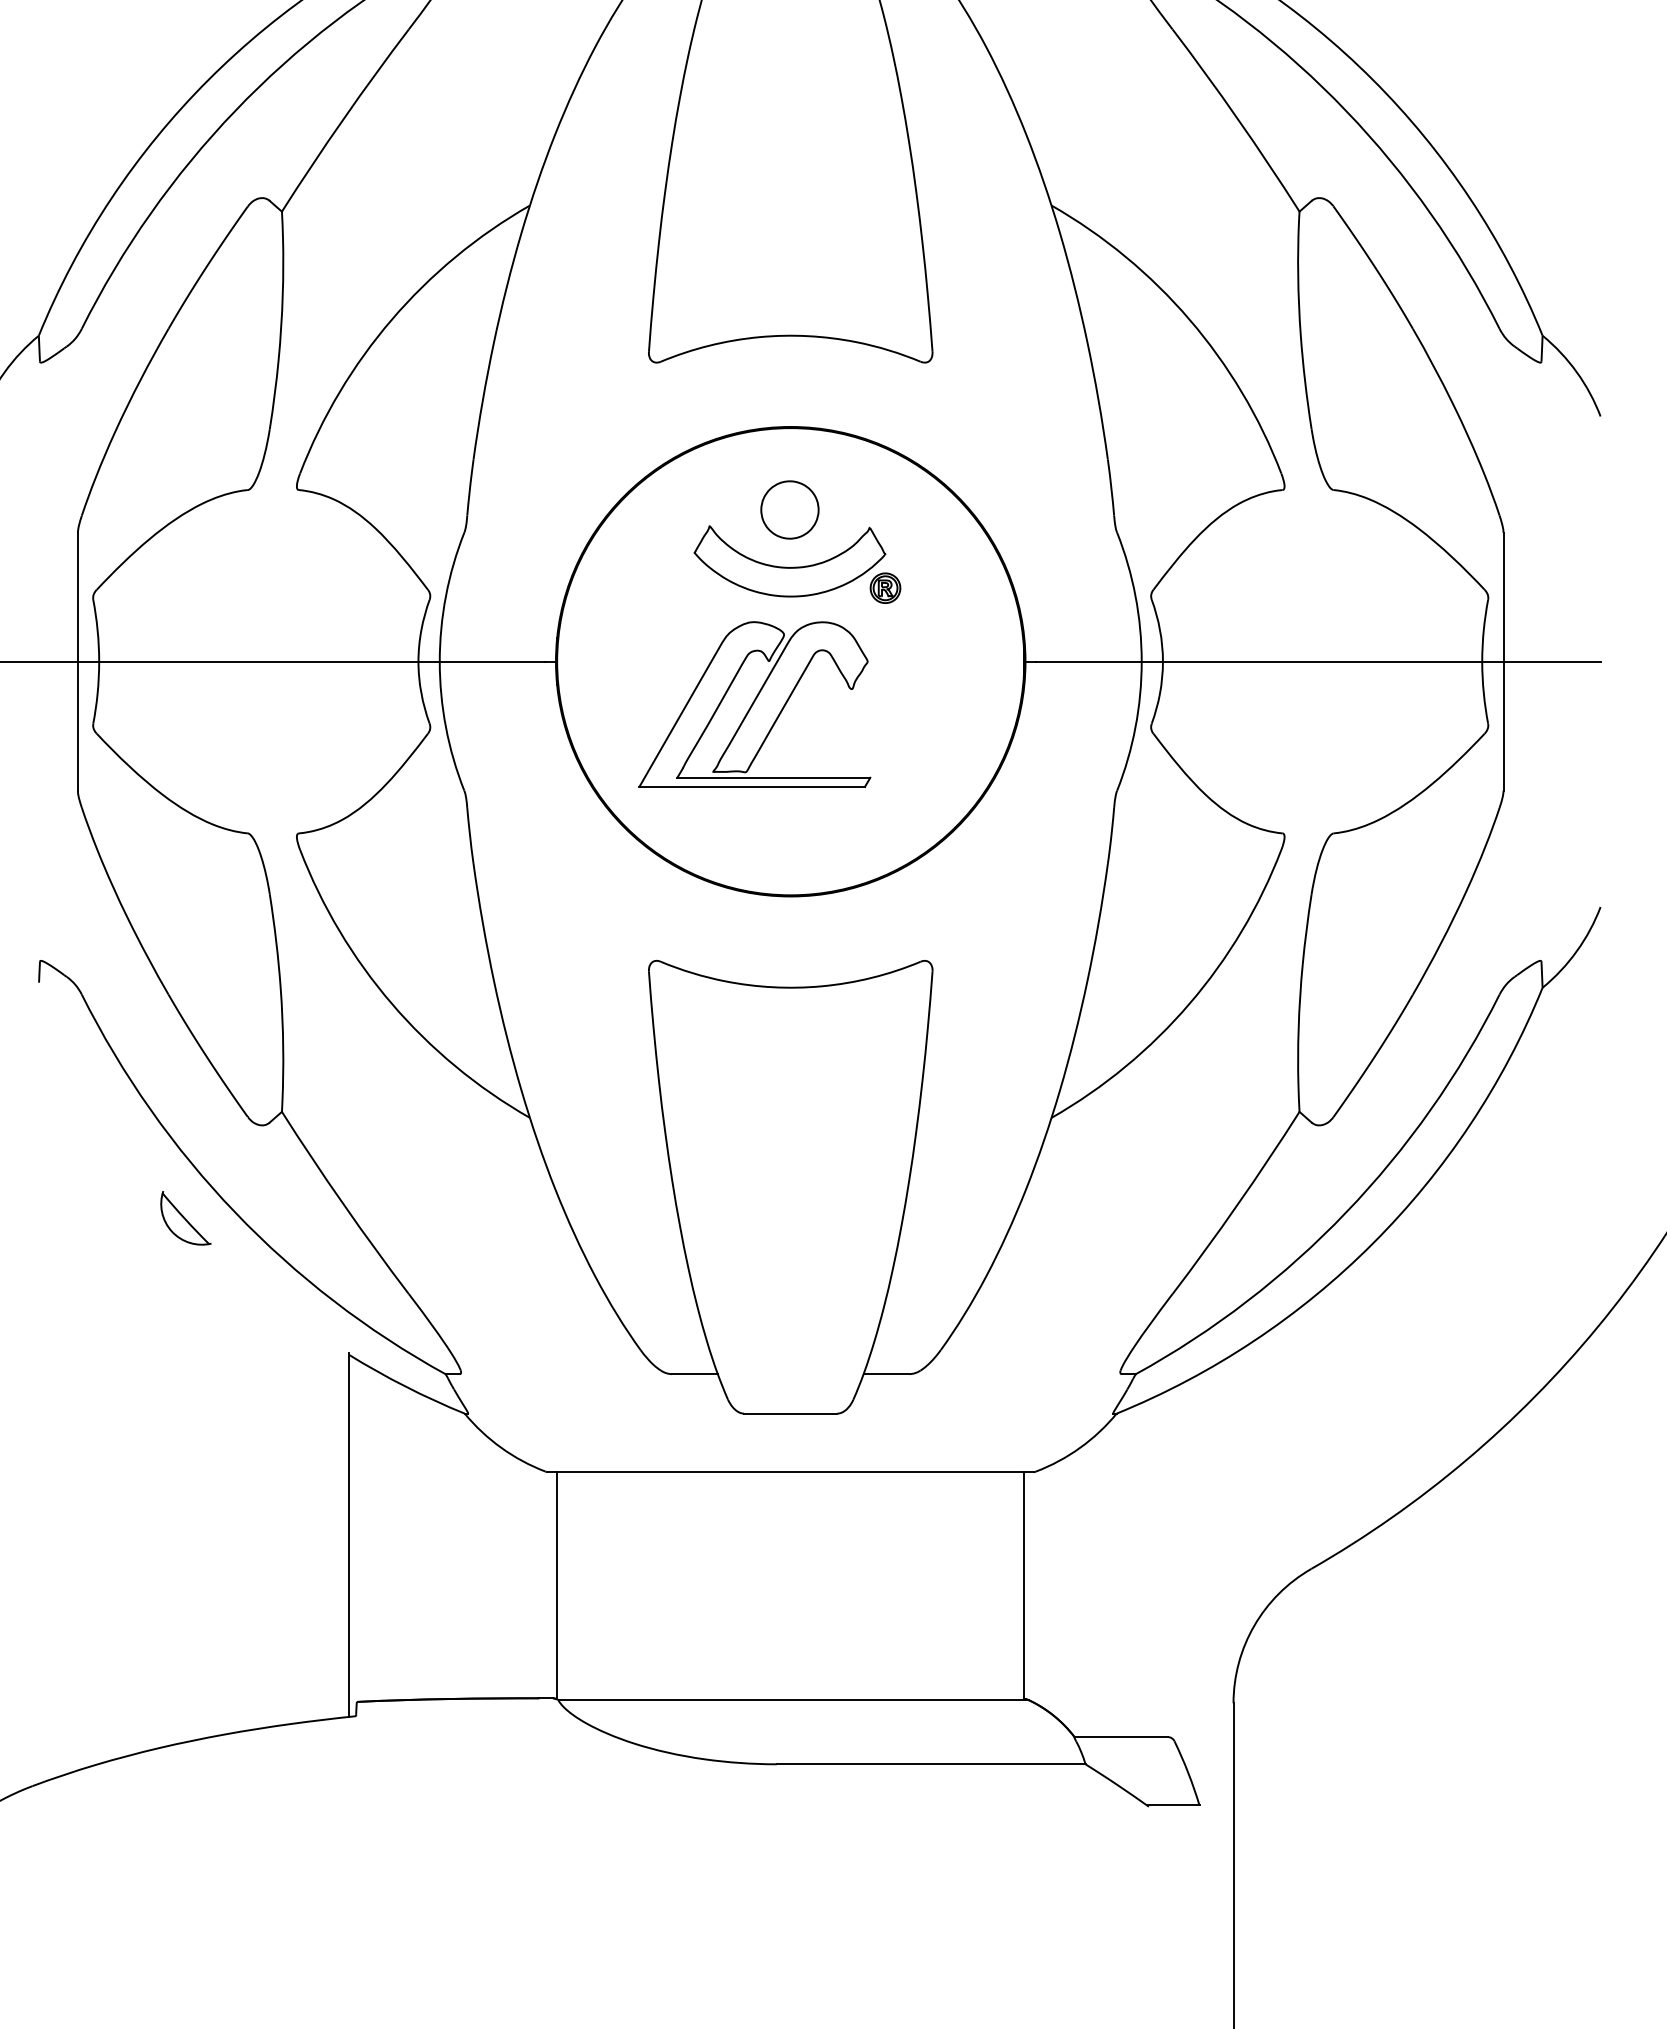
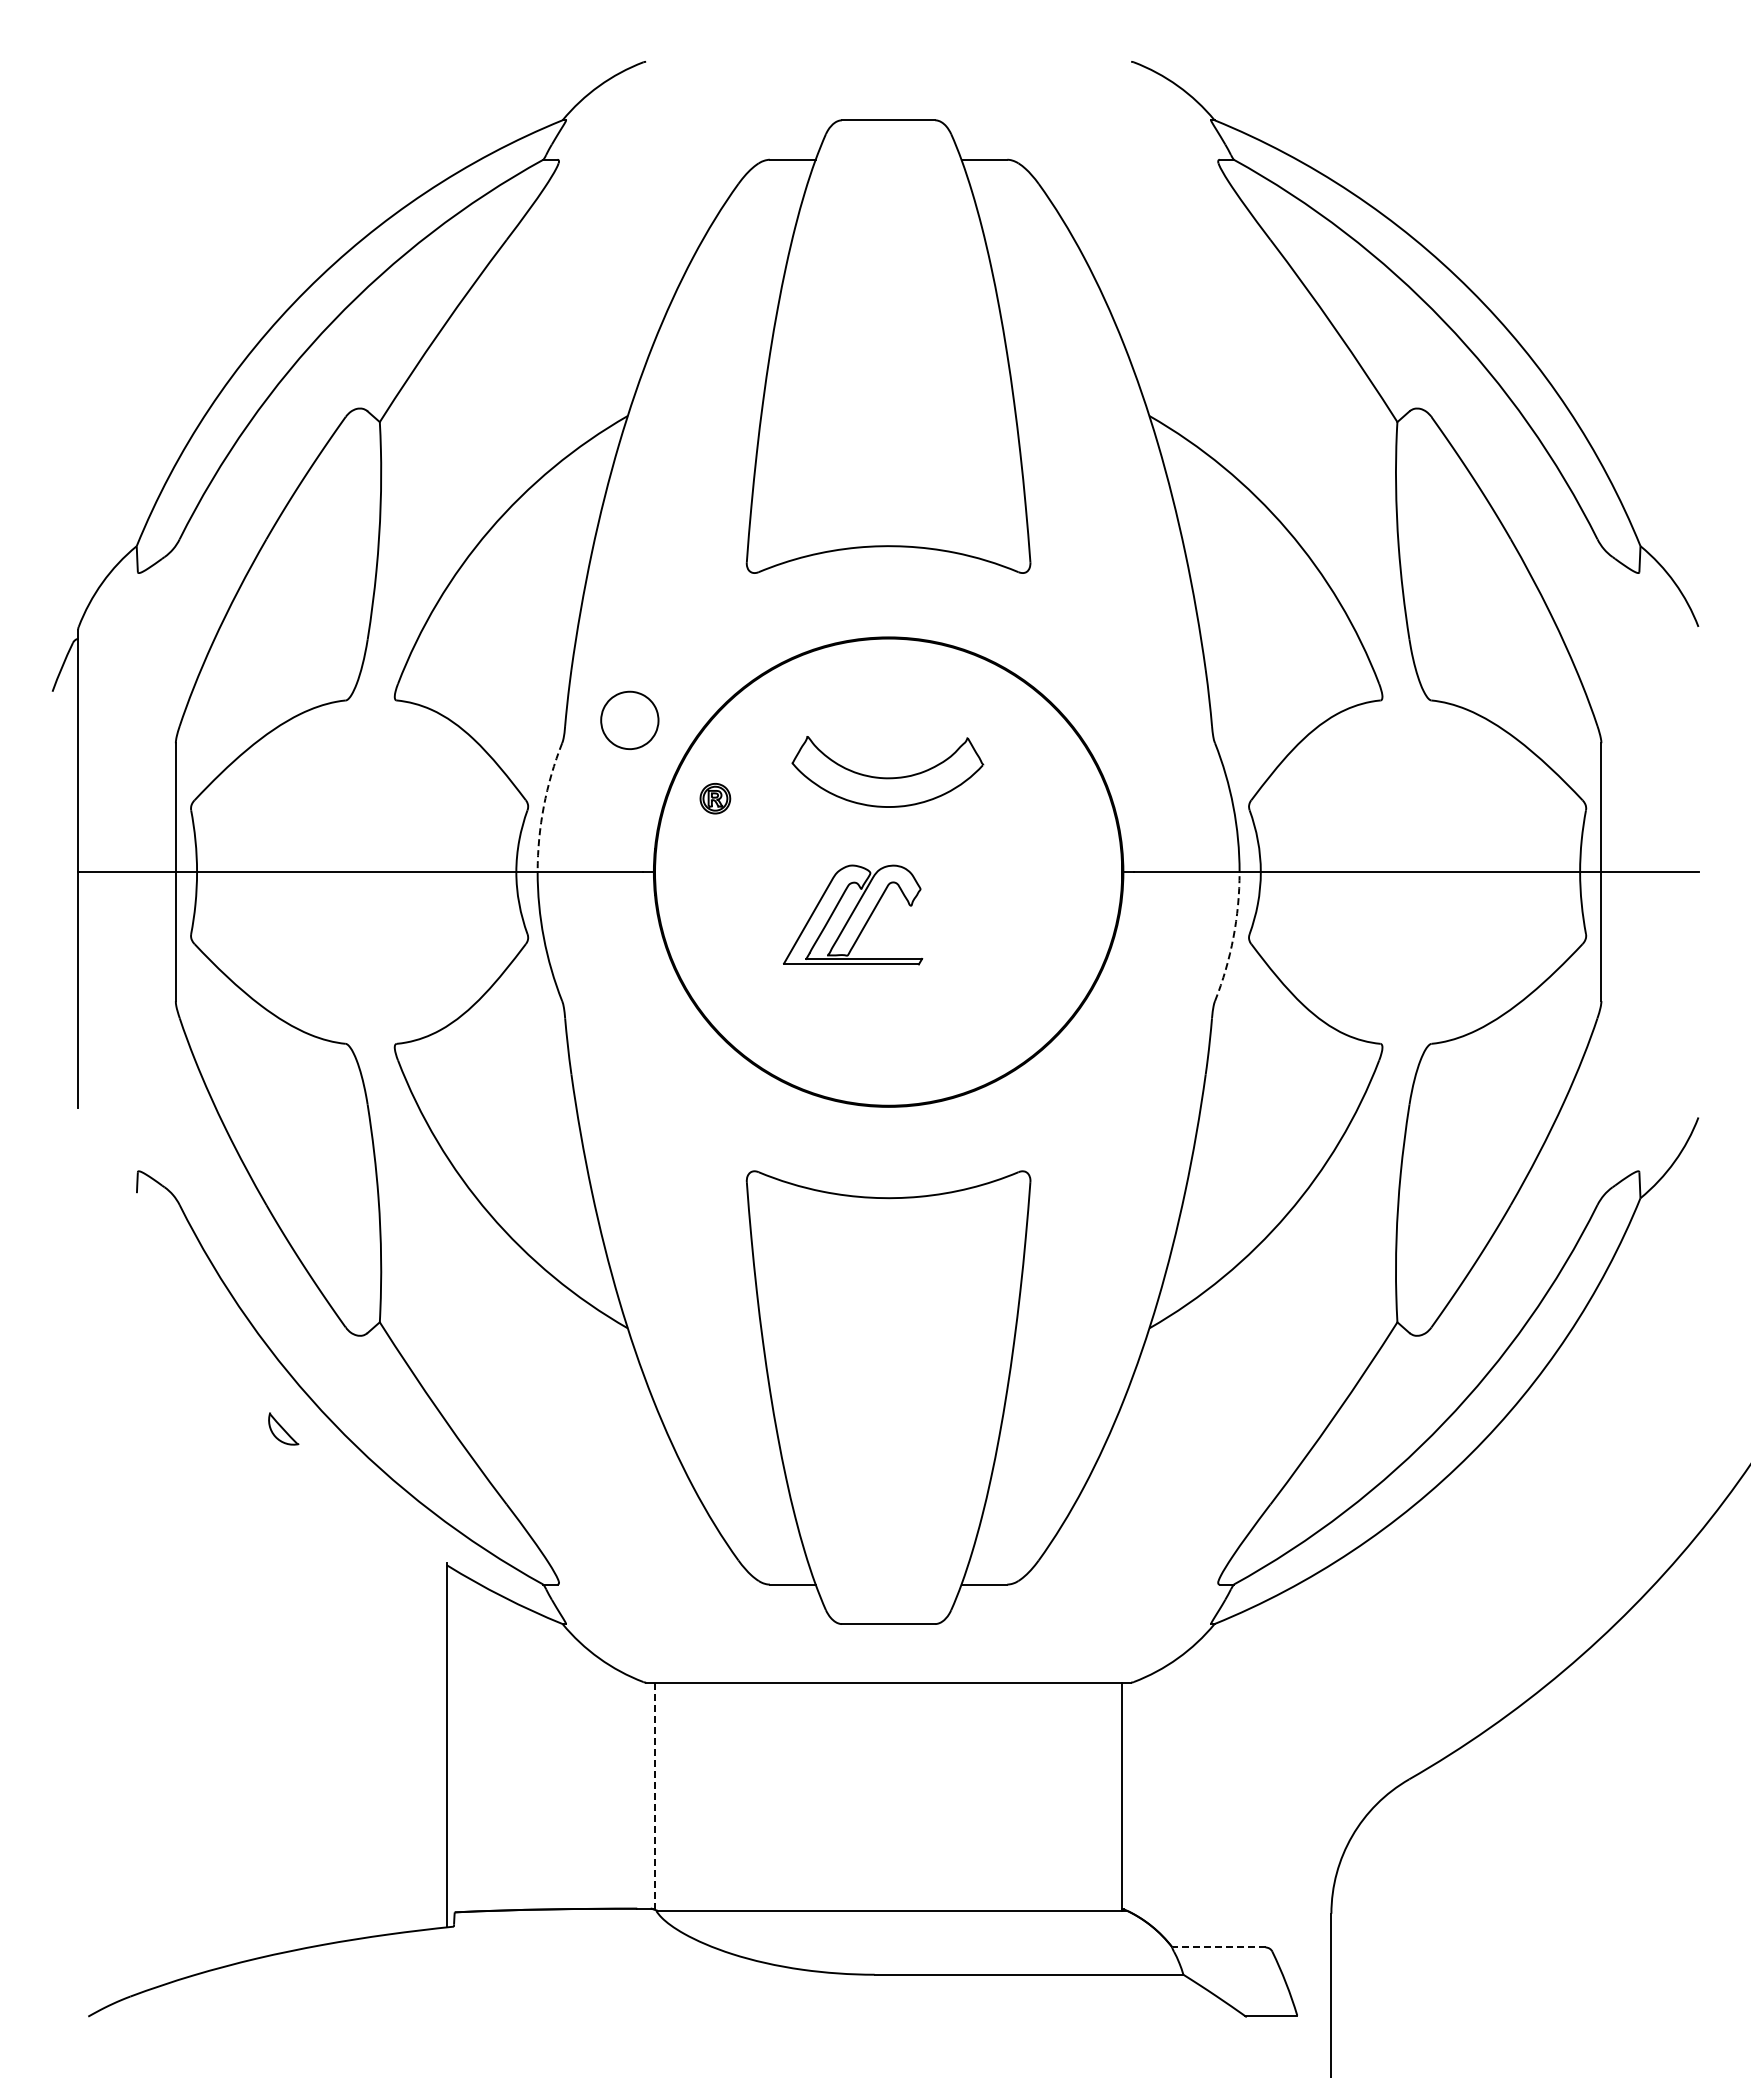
part: (789, 509) -> (629, 719), moved
part: (885, 588) -> (715, 798), moved
arc: (445, 596) -> (543, 806), solid -> dashed
part: (754, 704) -> (852, 914), size x0.6
arc: (1135, 727) -> (1233, 937), solid -> dashed
part: (185, 1218) -> (283, 1428), size x0.6
line: (557, 1586) -> (655, 1796), solid -> dashed
line: (1120, 1737) -> (1218, 1947), solid -> dashed

